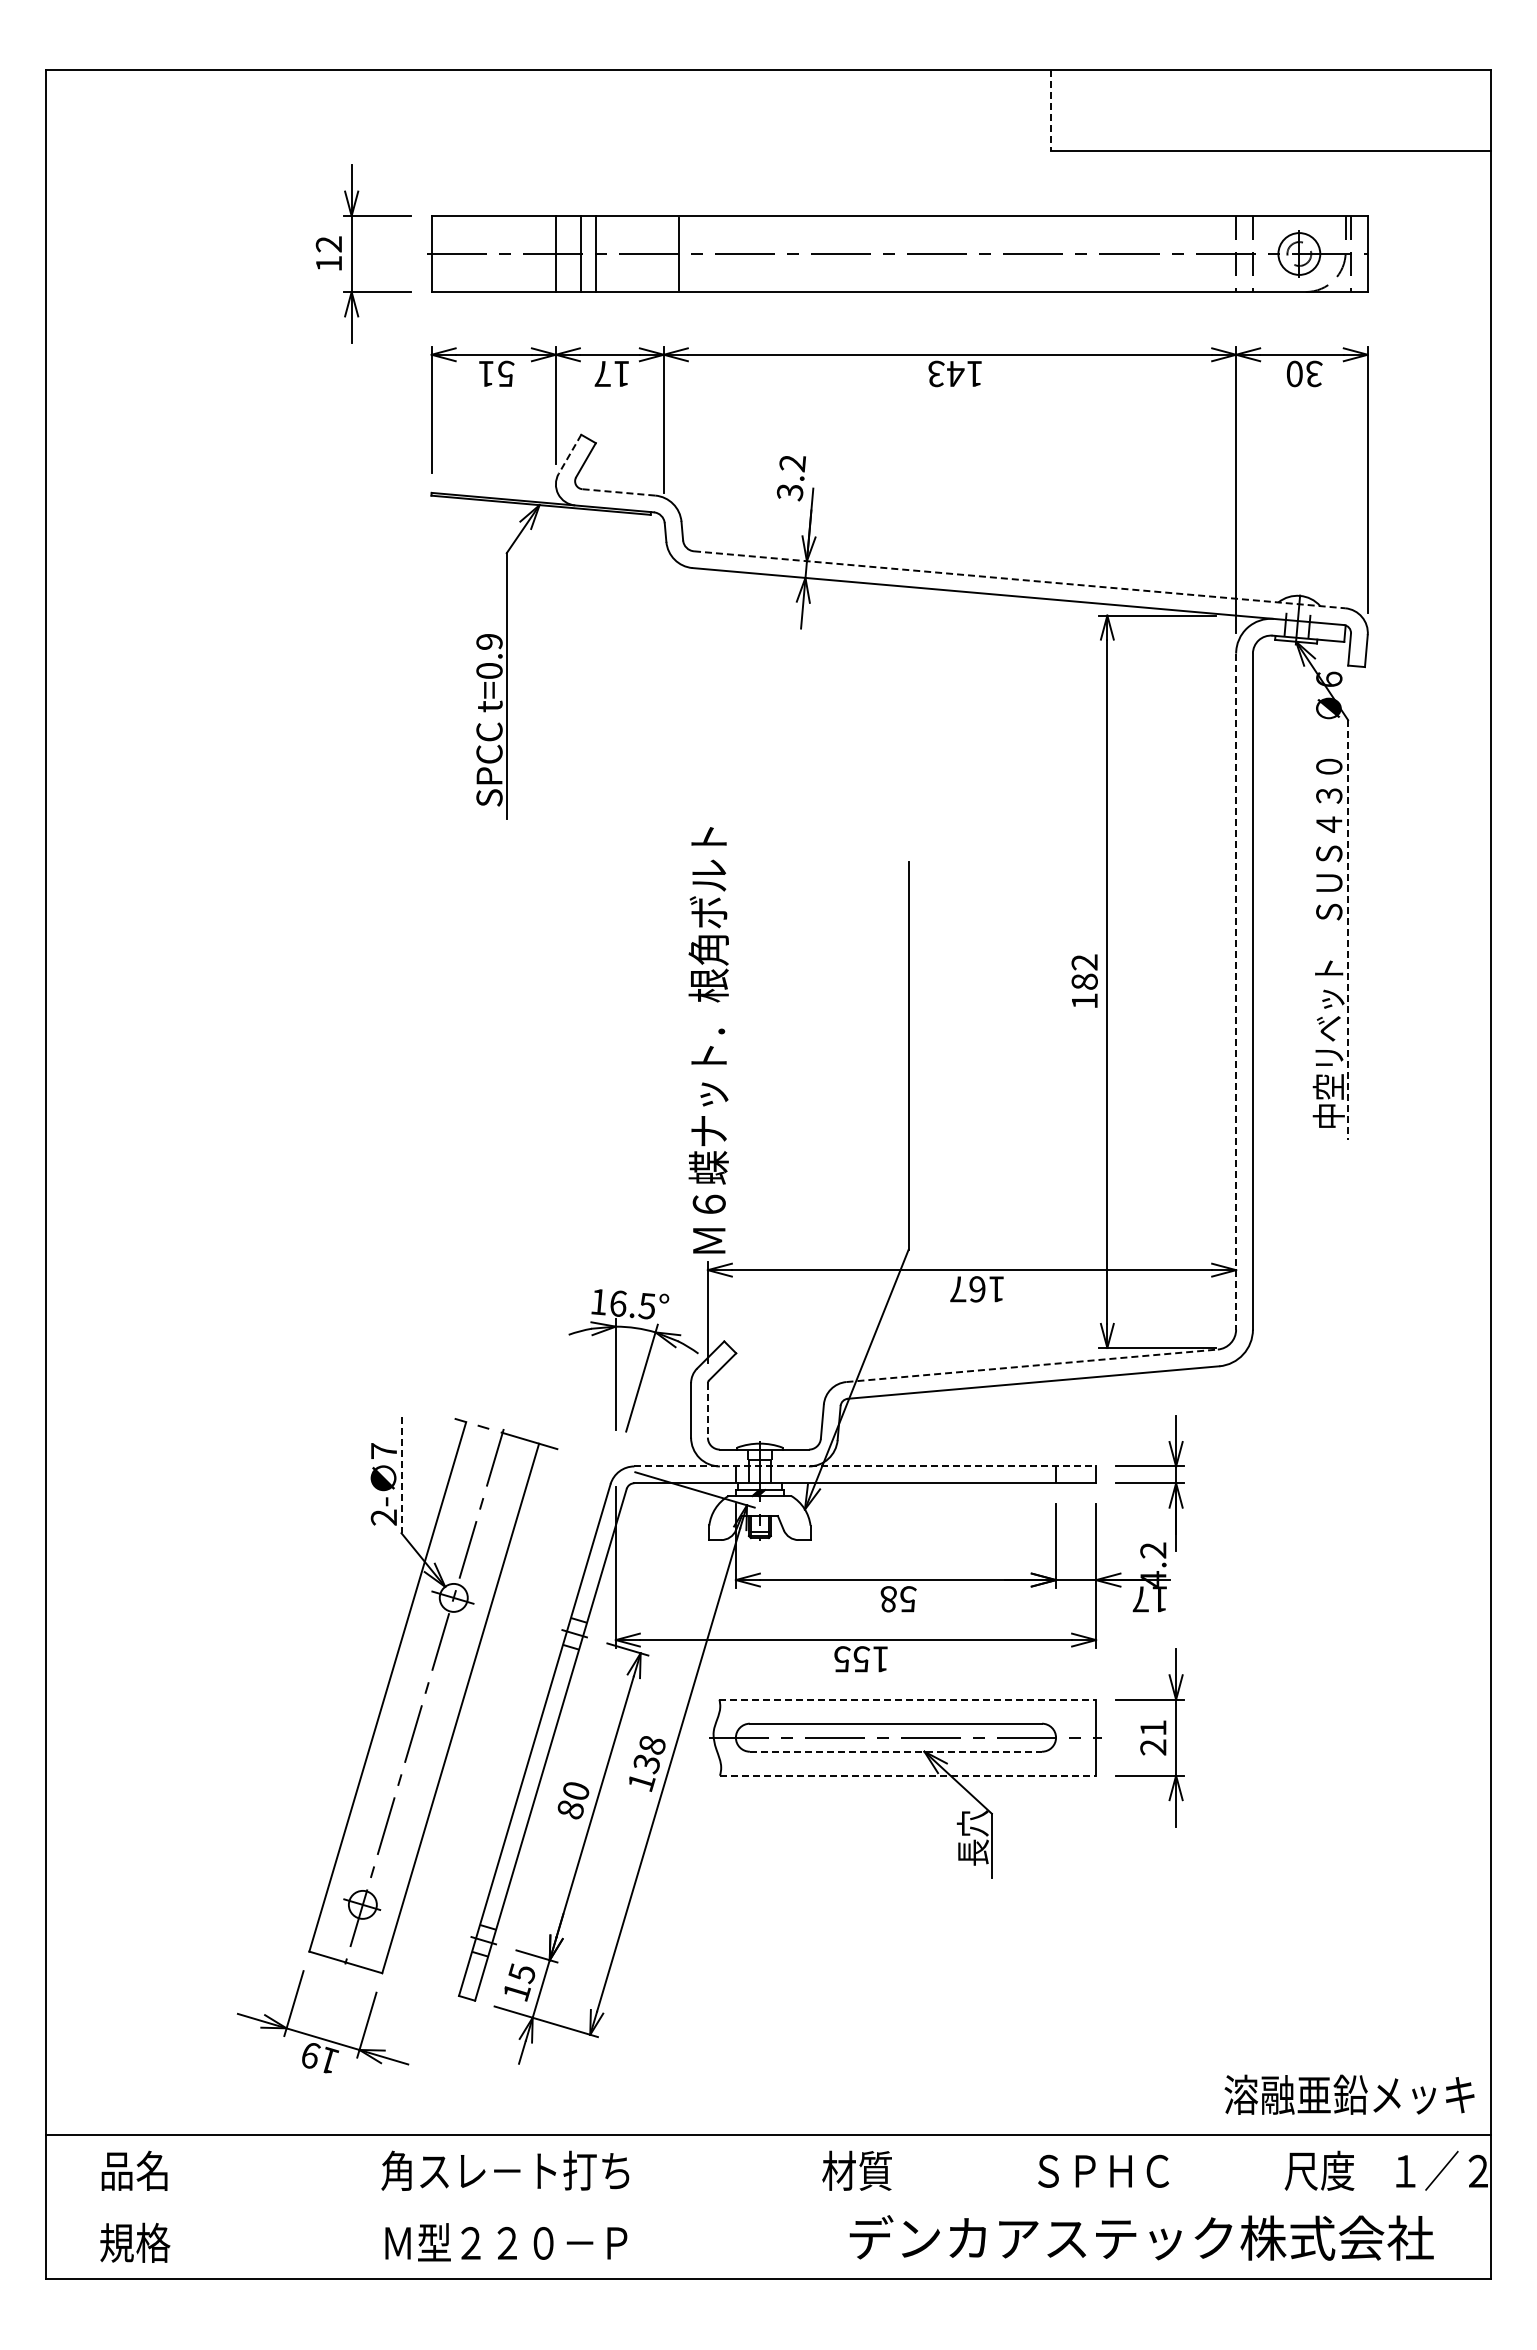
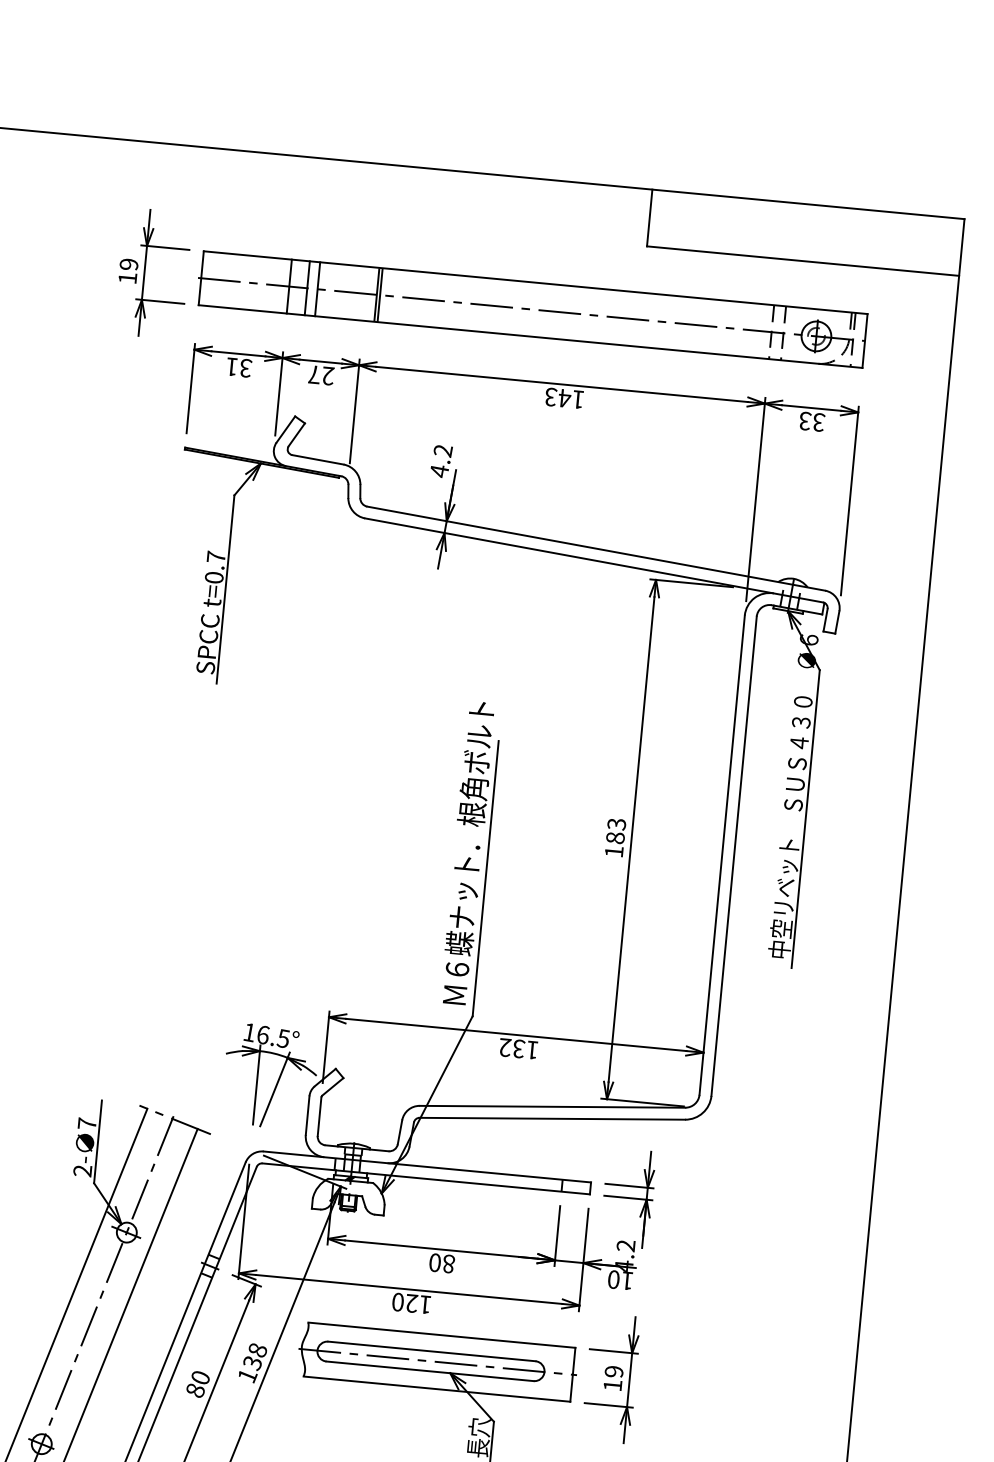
line: (1050, 111) -> (649, 218), dashed -> solid
text: (329, 244) -> (129, 264), 12 -> 19
line: (684, 254) -> (380, 295), added
text: (1294, 373) -> (804, 420), 30 -> 33
text: (505, 374) -> (245, 368), 51 -> 31
text: (622, 374) -> (328, 376), 17 -> 27
line: (570, 454) -> (286, 429), dashed -> solid
line: (618, 492) -> (317, 459), dashed -> solid
text: (789, 492) -> (438, 471), 3.2 -> 4.2
line: (1019, 579) -> (596, 548), dashed -> solid
text: (489, 641) -> (216, 556), t=0.9 -> t=0.7
line: (1348, 930) -> (805, 819), dashed -> solid
text: (1084, 962) -> (616, 824), 182 -> 183
line: (1236, 992) -> (722, 855), dashed -> solid
text: (708, 1040) -> (467, 853), moved
text: (968, 1289) -> (512, 1048), 167 -> 132
line: (1032, 1365) -> (552, 1106), dashed -> solid
line: (707, 1410) -> (319, 1116), dashed -> solid
line: (865, 1466) -> (427, 1167), dashed -> solid
line: (401, 1475) -> (97, 1142), dashed -> solid
text: (898, 1599) -> (442, 1263), 58 -> 80
text: (1140, 1599) -> (613, 1279), 17 -> 10
text: (852, 1659) -> (405, 1303), 155 -> 120
line: (908, 1699) -> (442, 1335), dashed -> solid
text: (1153, 1737) -> (613, 1378), 21 -> 19
line: (896, 1751) -> (430, 1371), dashed -> solid
line: (908, 1775) -> (437, 1389), dashed -> solid

